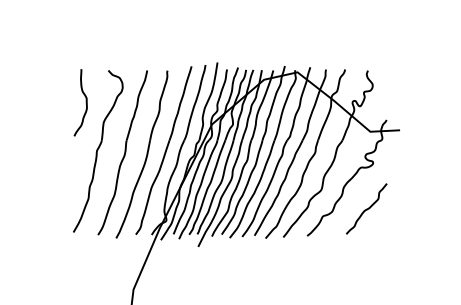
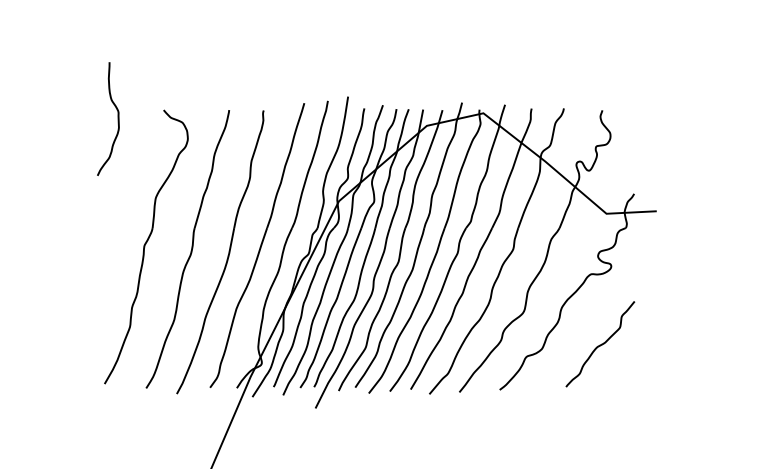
curve: (85, 102) -> (116, 118), moved

